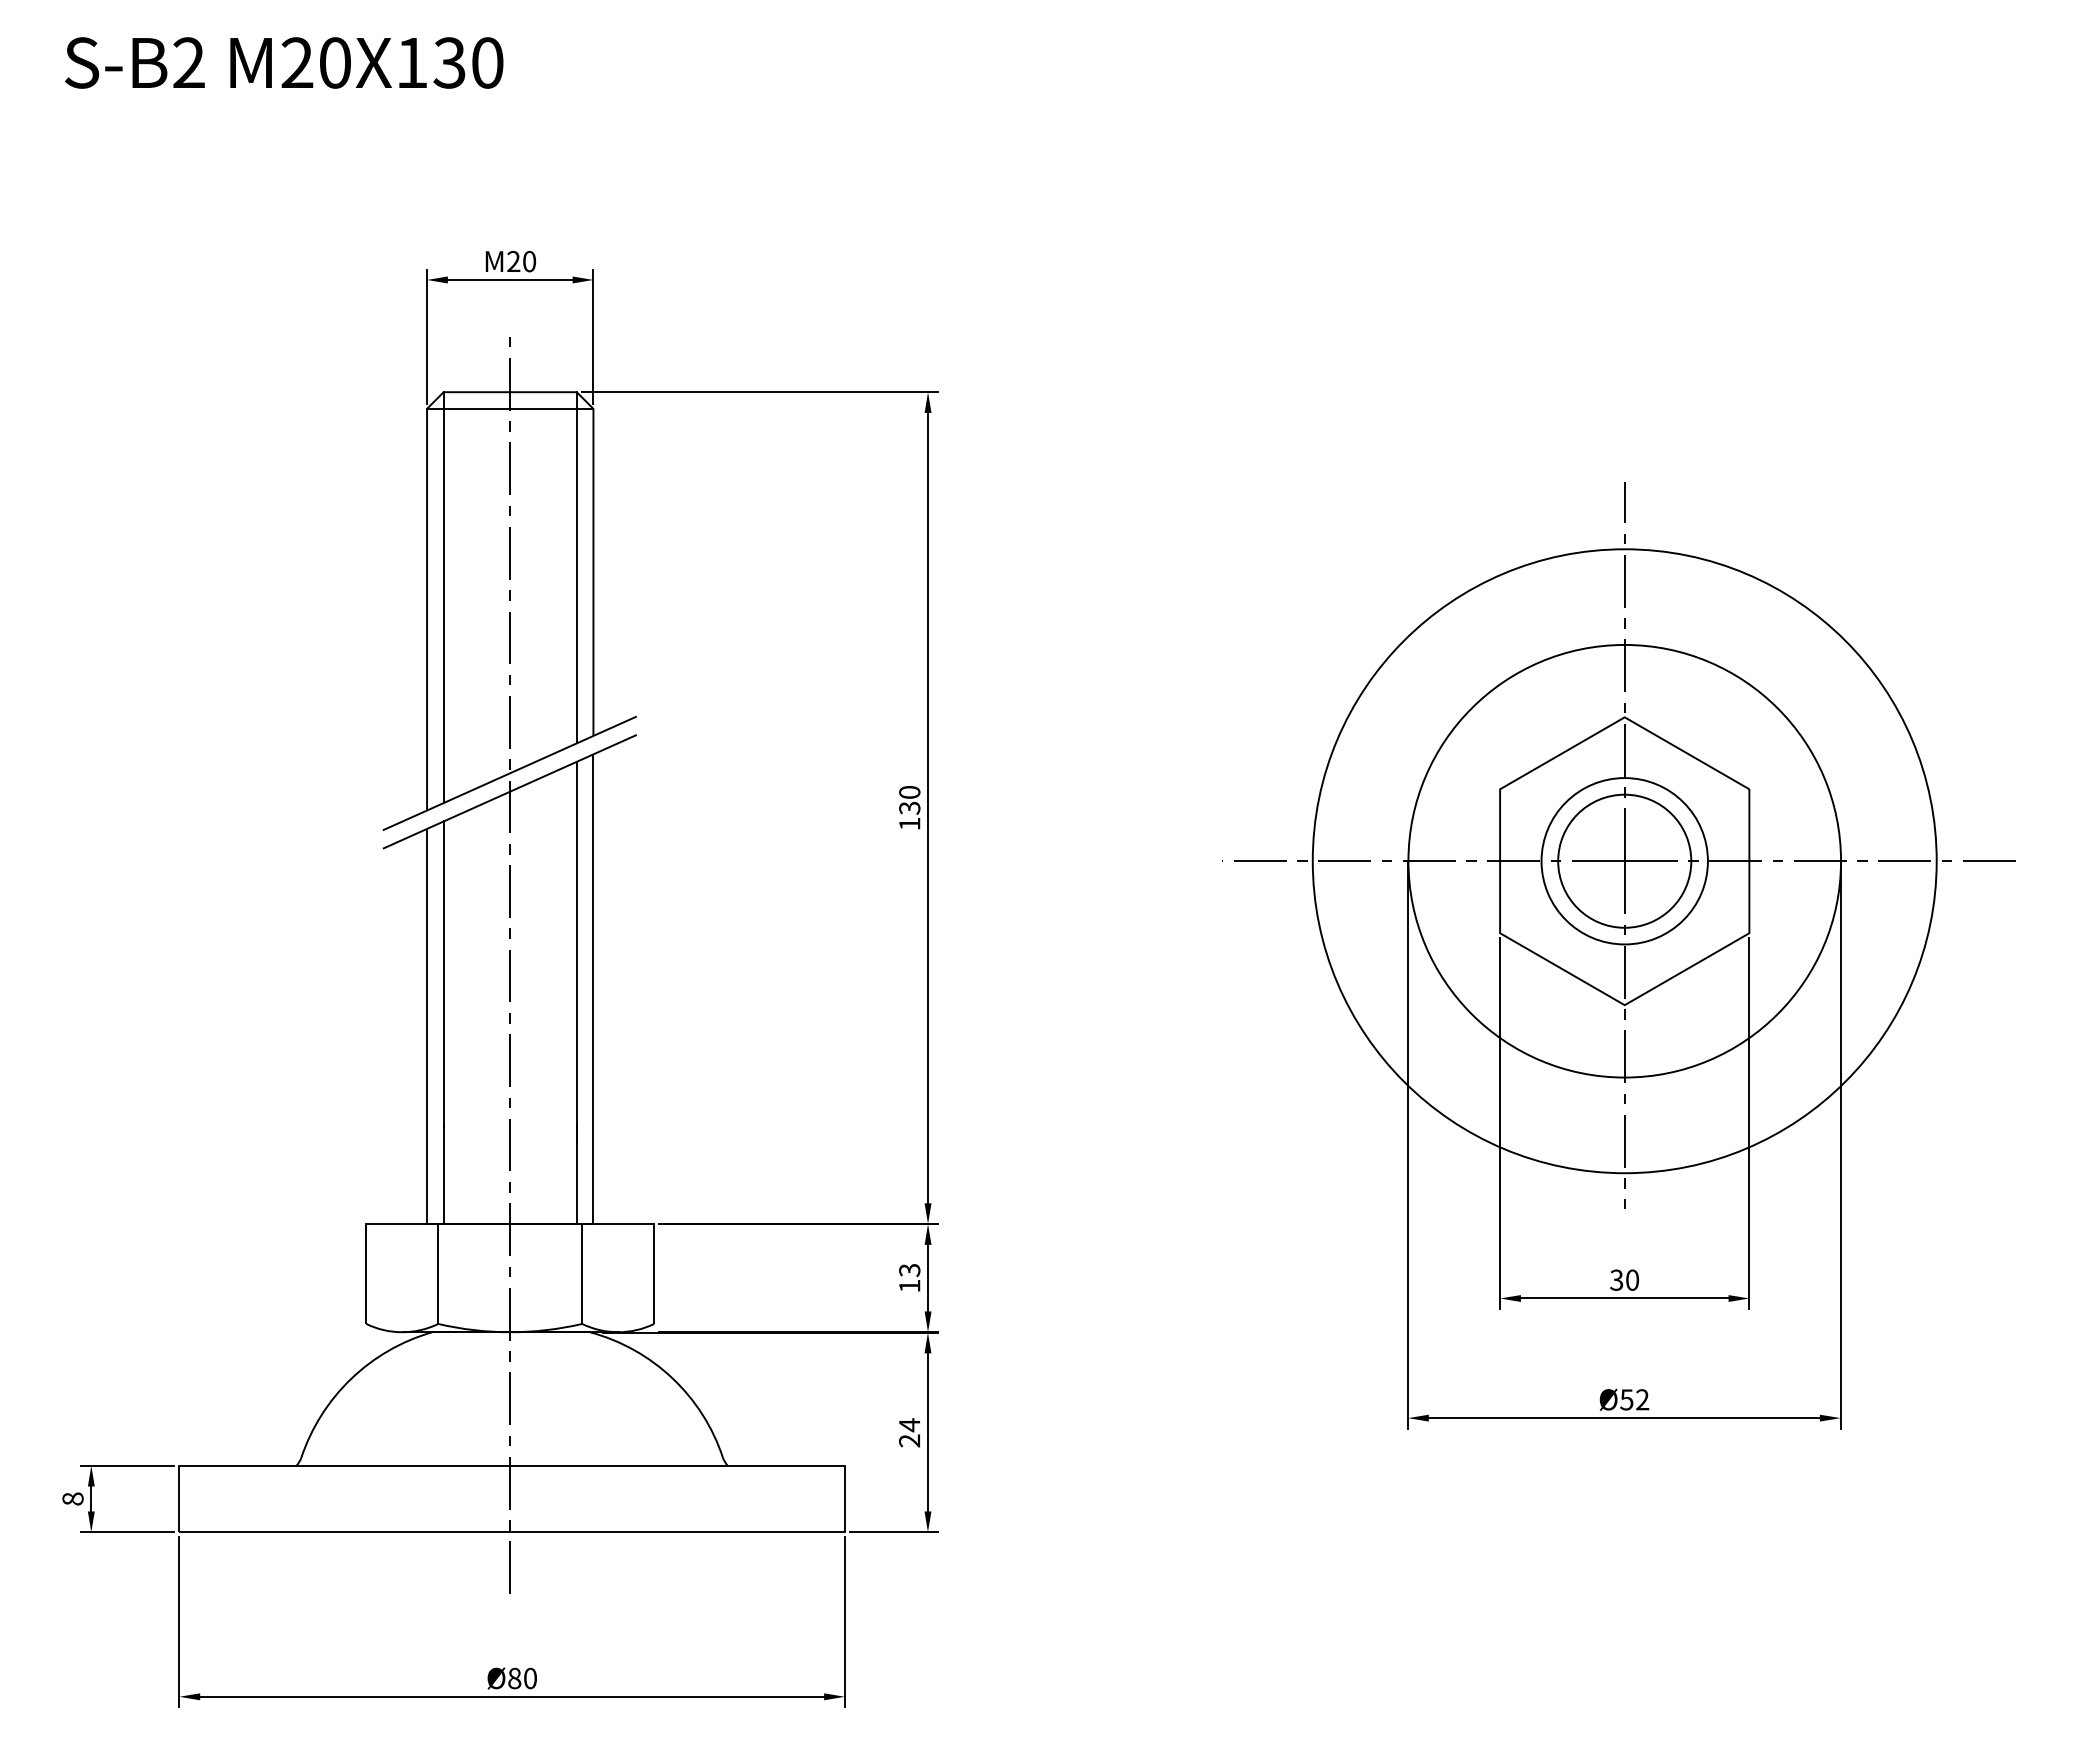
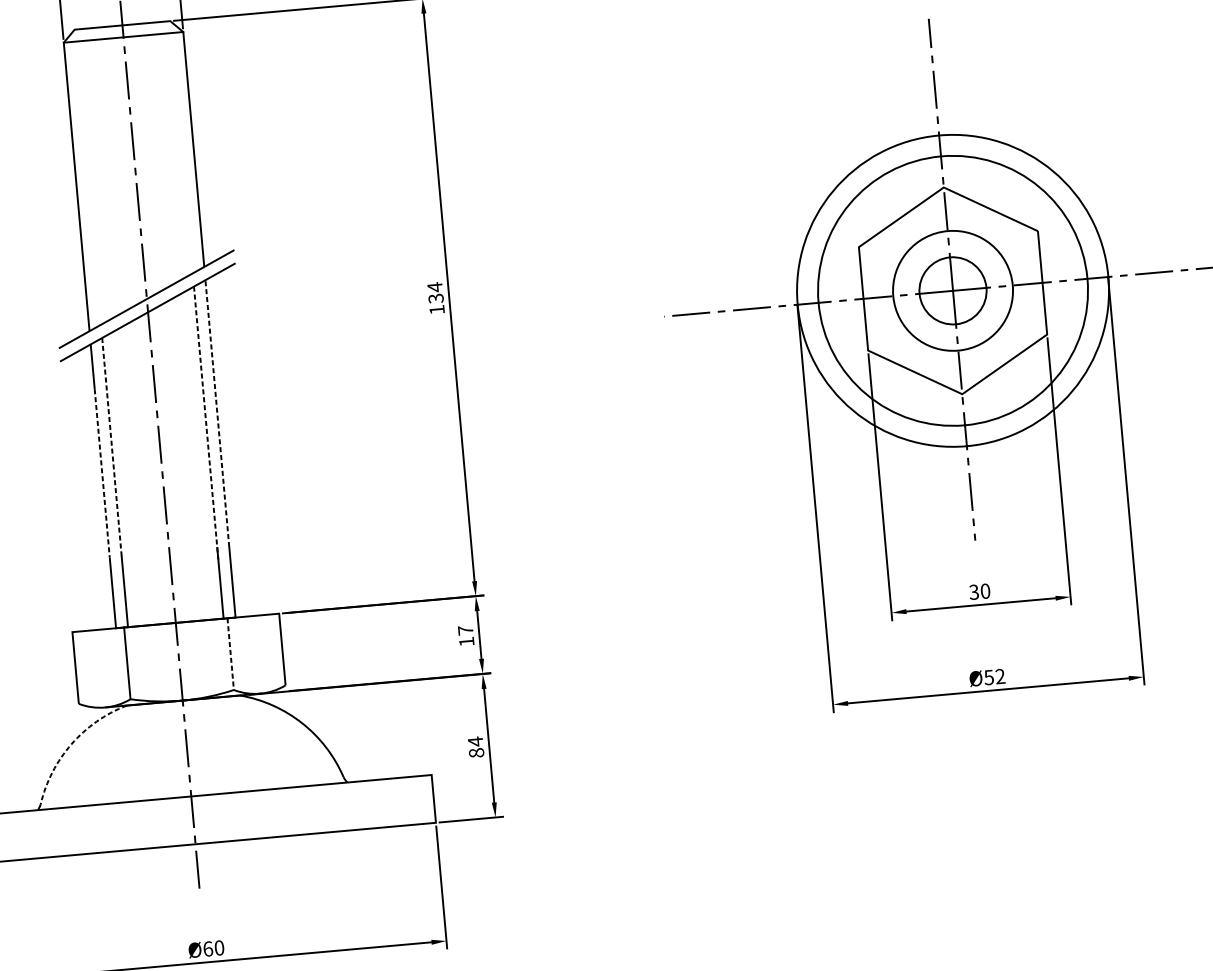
line: (576, 567) -> (181, 147), removed
line: (443, 597) -> (87, 177), removed
text: (909, 792) -> (434, 287), 130 -> 134
circle: (1624, 860) -> (952, 290), size x0.7
circle: (1624, 861) -> (952, 291), size x0.6
line: (593, 940) -> (217, 413), solid -> dashed
line: (576, 951) -> (205, 422), solid -> dashed
line: (443, 974) -> (111, 447), solid -> dashed
line: (427, 1009) -> (102, 474), solid -> dashed
text: (909, 1270) -> (465, 630), 13 -> 17
line: (582, 1274) -> (230, 654), solid -> dashed
arc: (351, 1378) -> (71, 743), solid -> dashed
text: (909, 1440) -> (476, 752), 24 -> 84
text: (514, 1678) -> (208, 949), Ø80 -> Ø60

